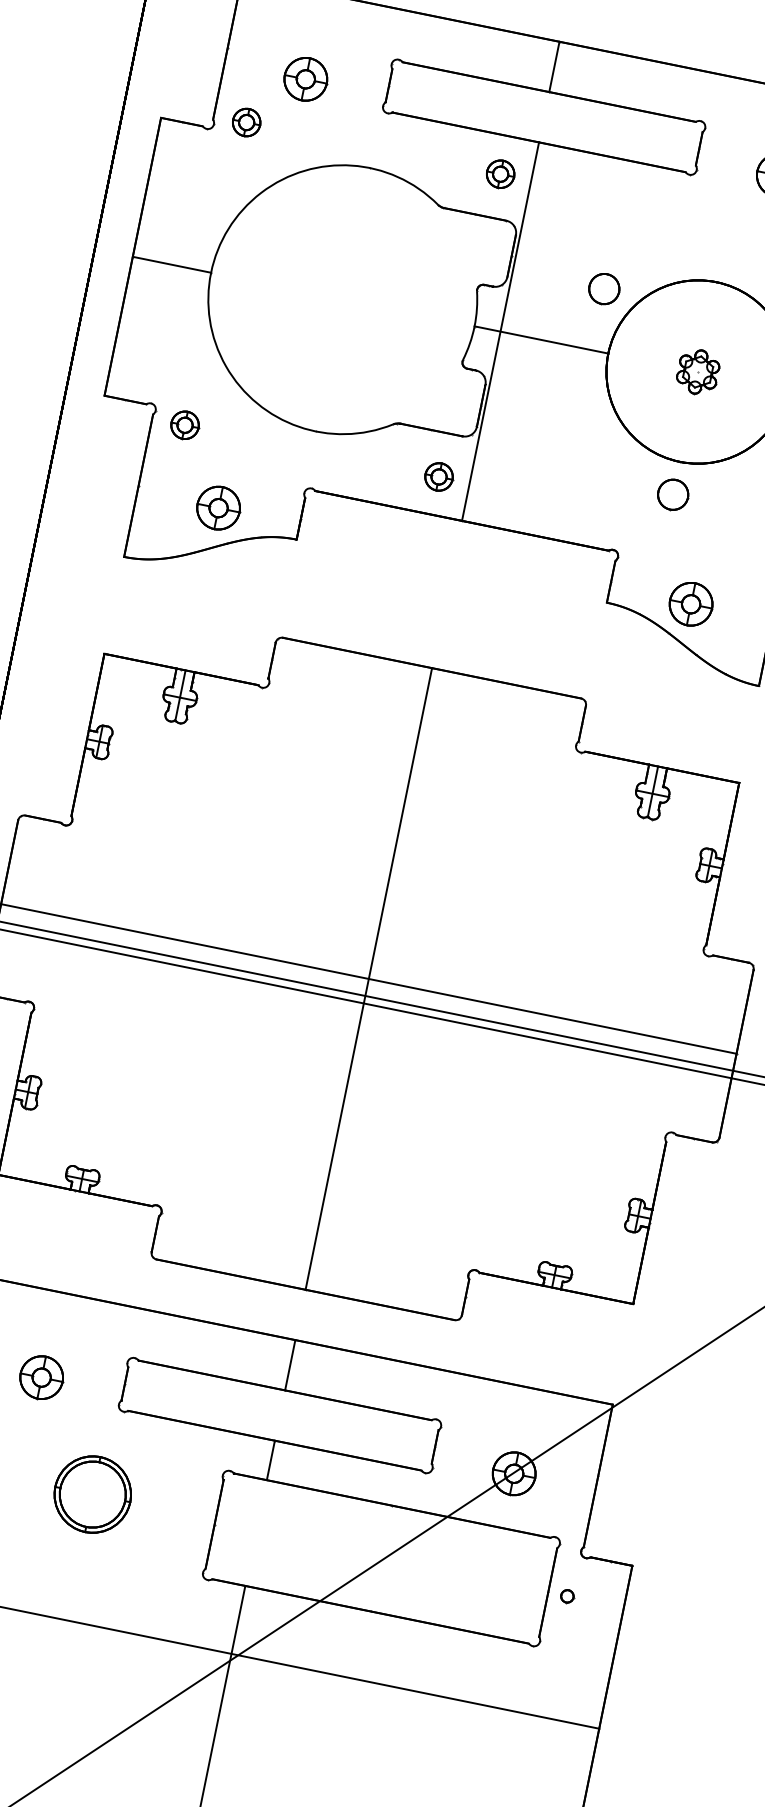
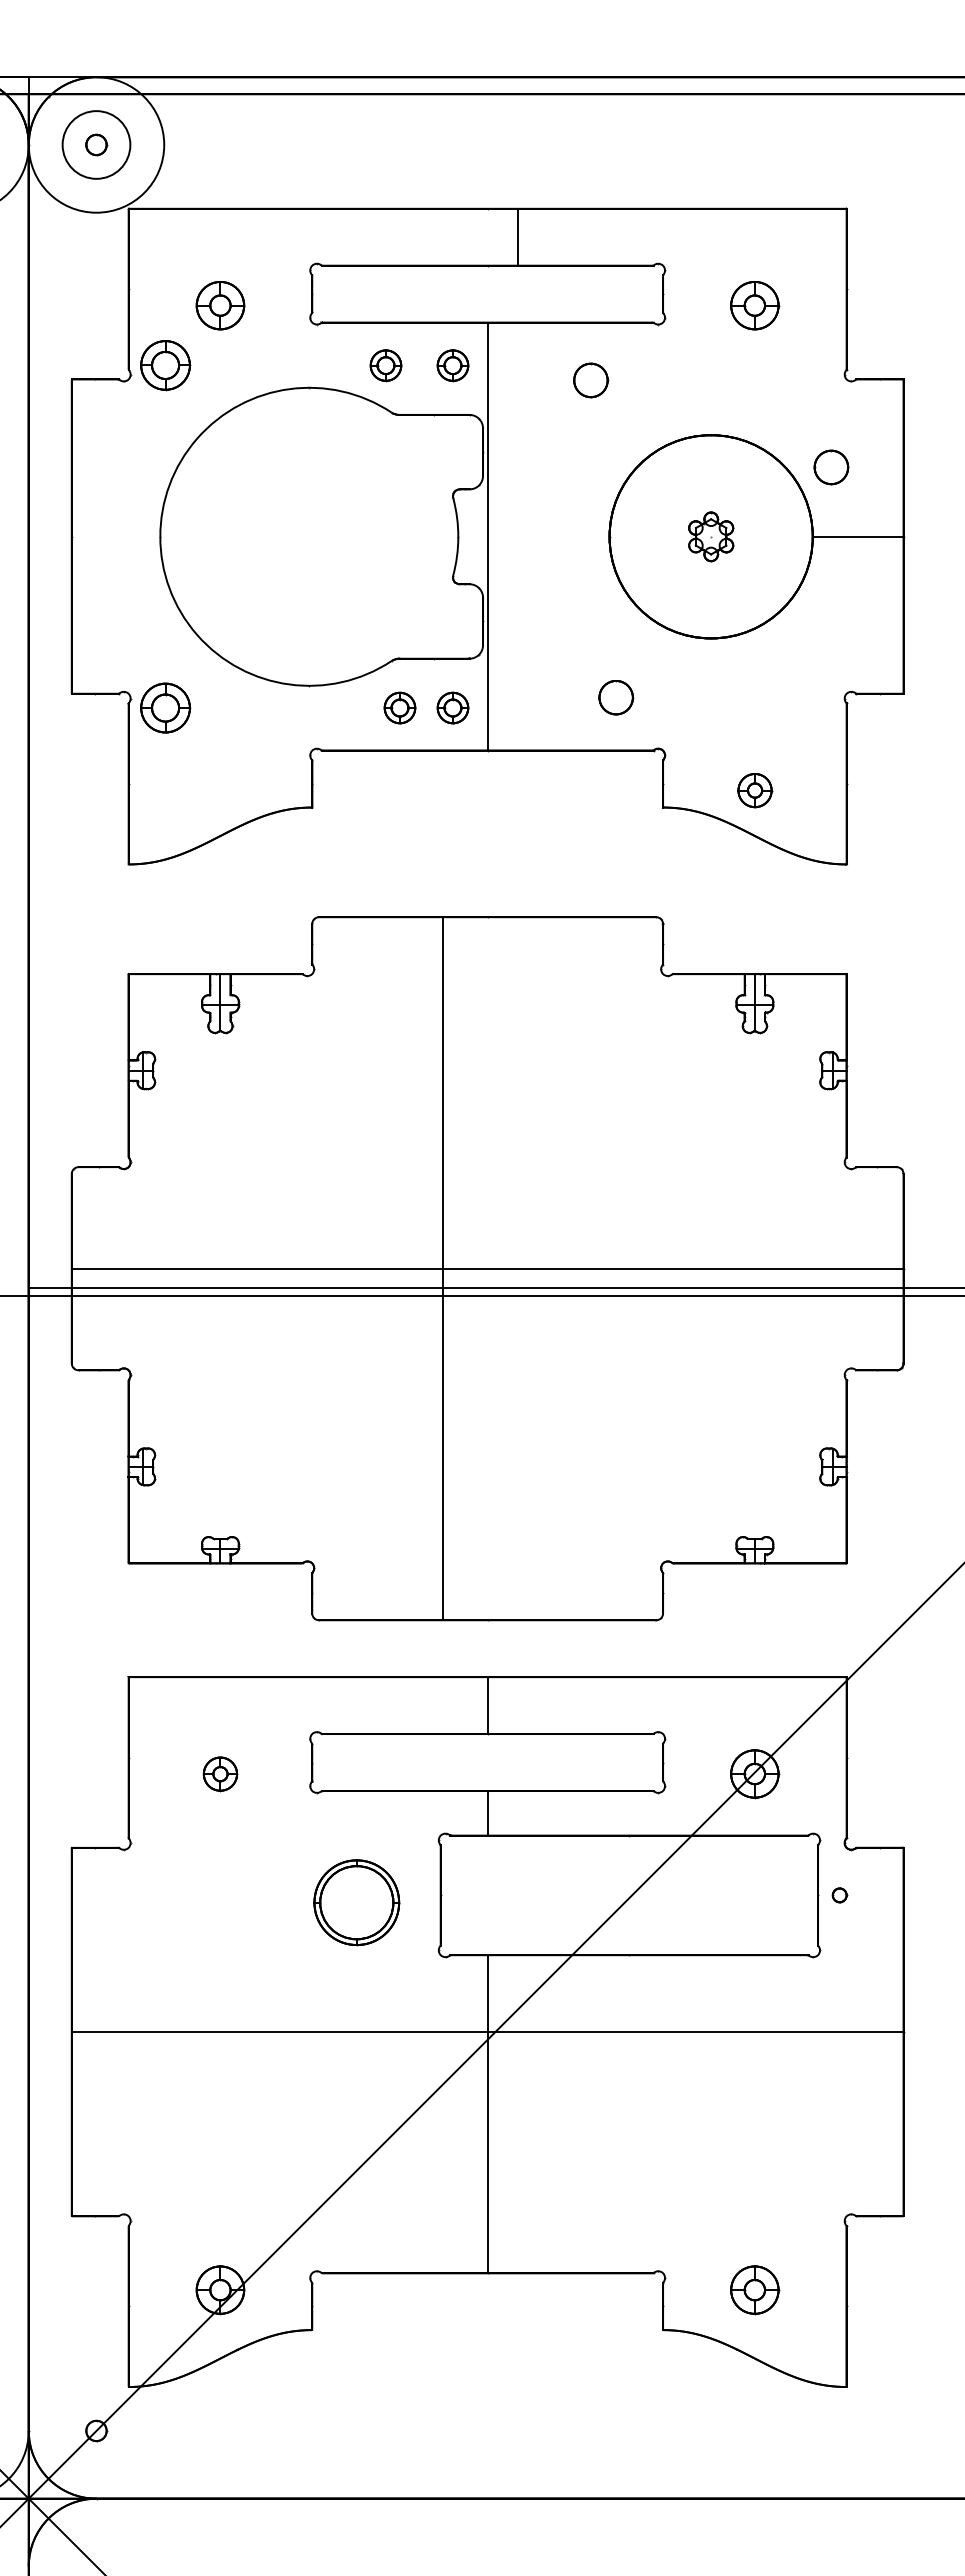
line: (554, 66) -> (517, 236), moved
part: (246, 122) -> (165, 365), size x1.6
part: (440, 161) -> (385, 365), added
line: (171, 264) -> (115, 536), removed
part: (604, 289) -> (591, 380), moved
line: (541, 339) -> (533, 536), removed
part: (184, 424) -> (165, 707), size x1.6
part: (391, 466) -> (399, 707), added
part: (673, 494) -> (616, 697), moved
part: (218, 508) -> (220, 790), removed
part: (691, 604) -> (755, 790), size x0.7
line: (368, 978) -> (442, 1268), moved
part: (41, 1378) -> (220, 1774), size x0.7
part: (92, 1494) -> (356, 1902), moved

